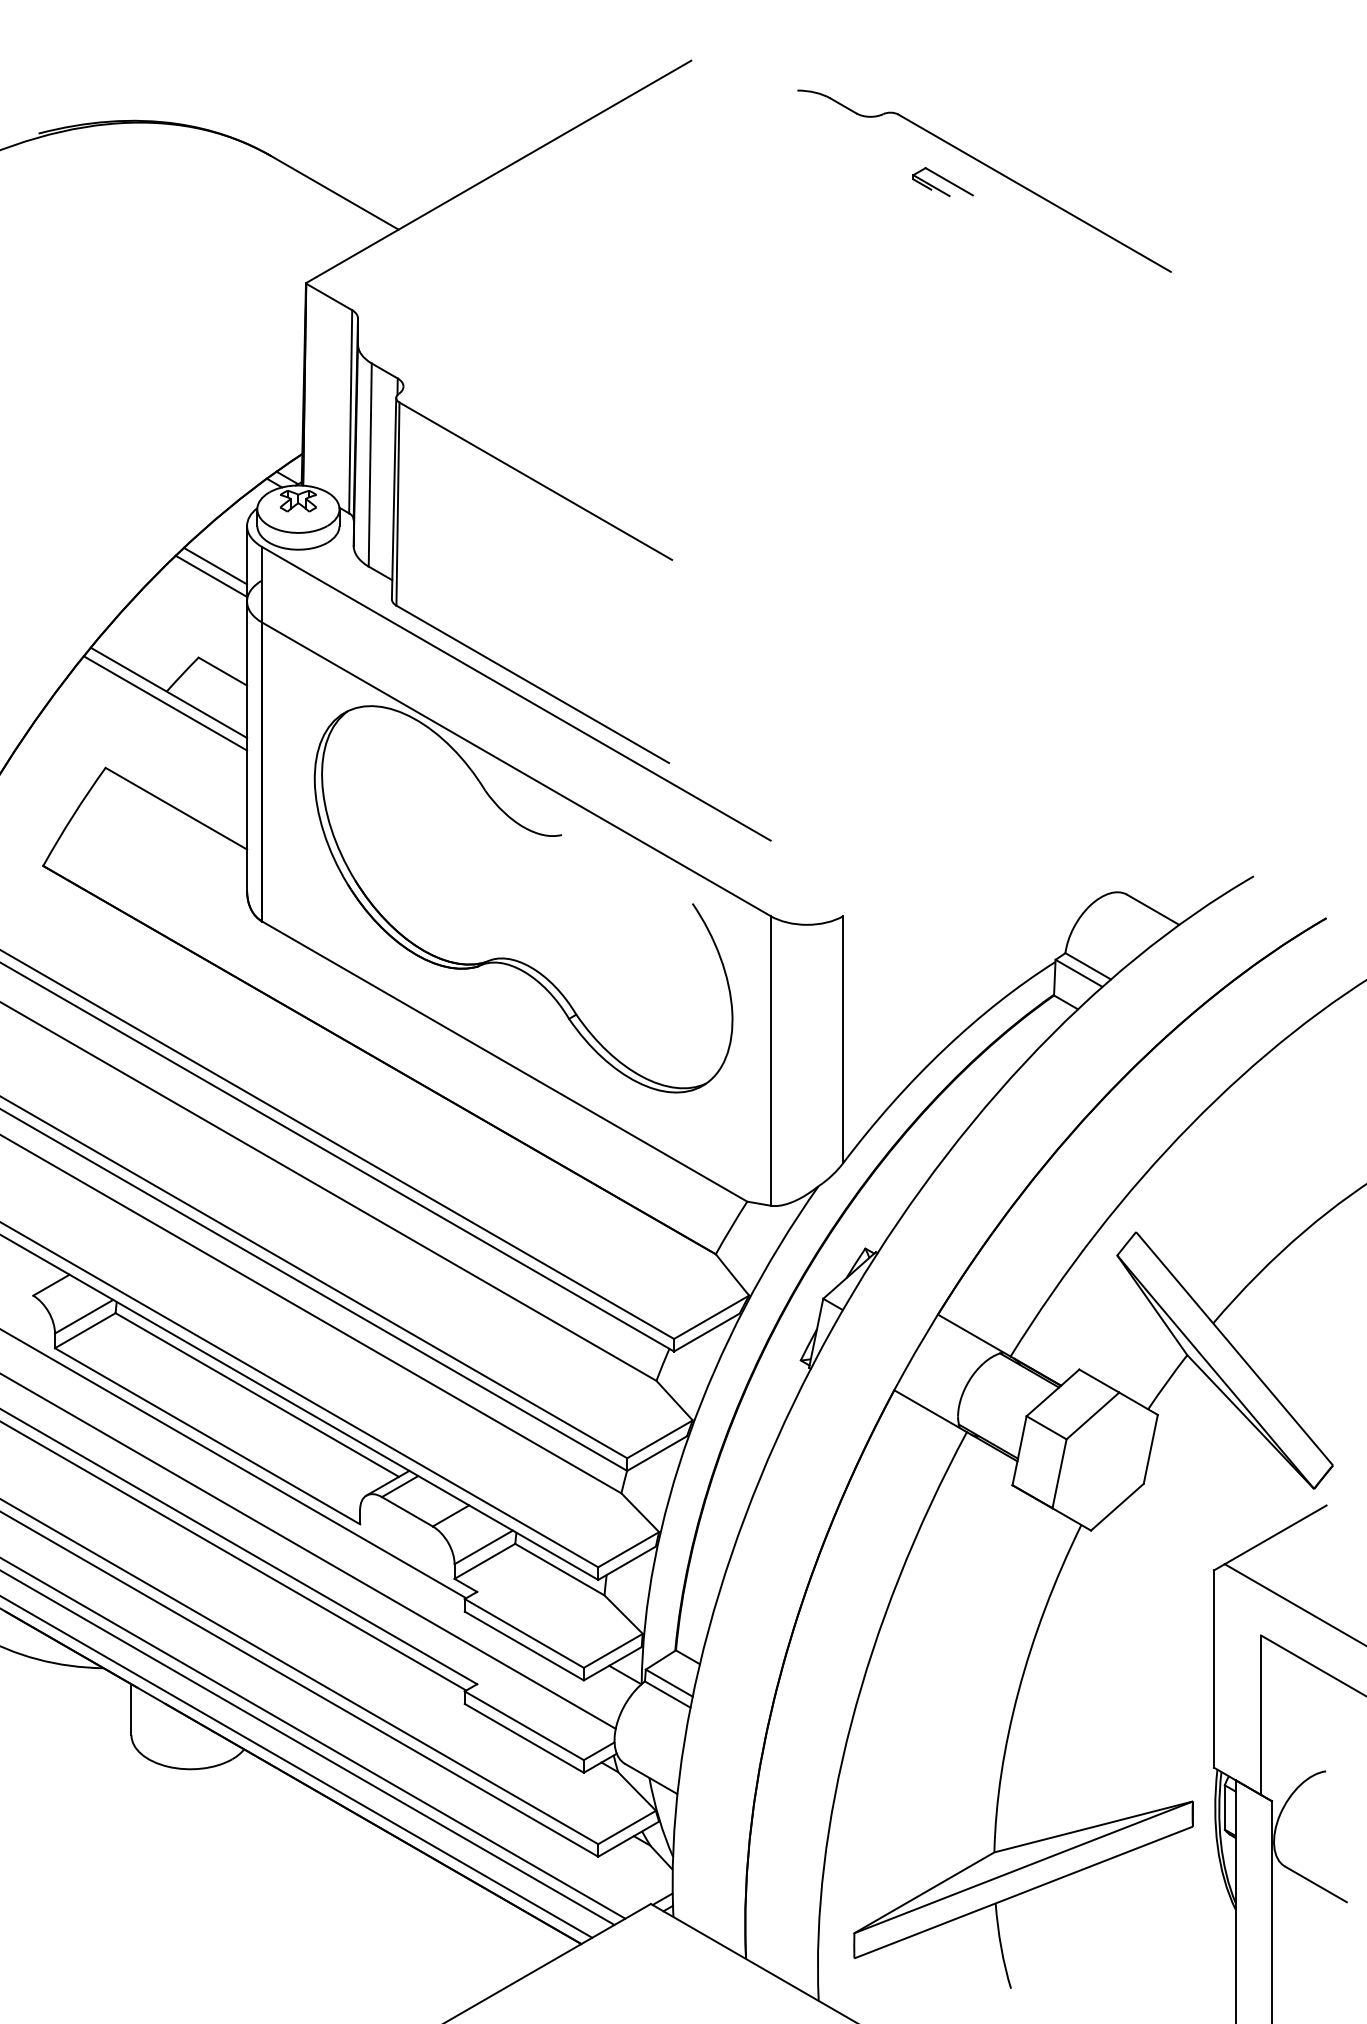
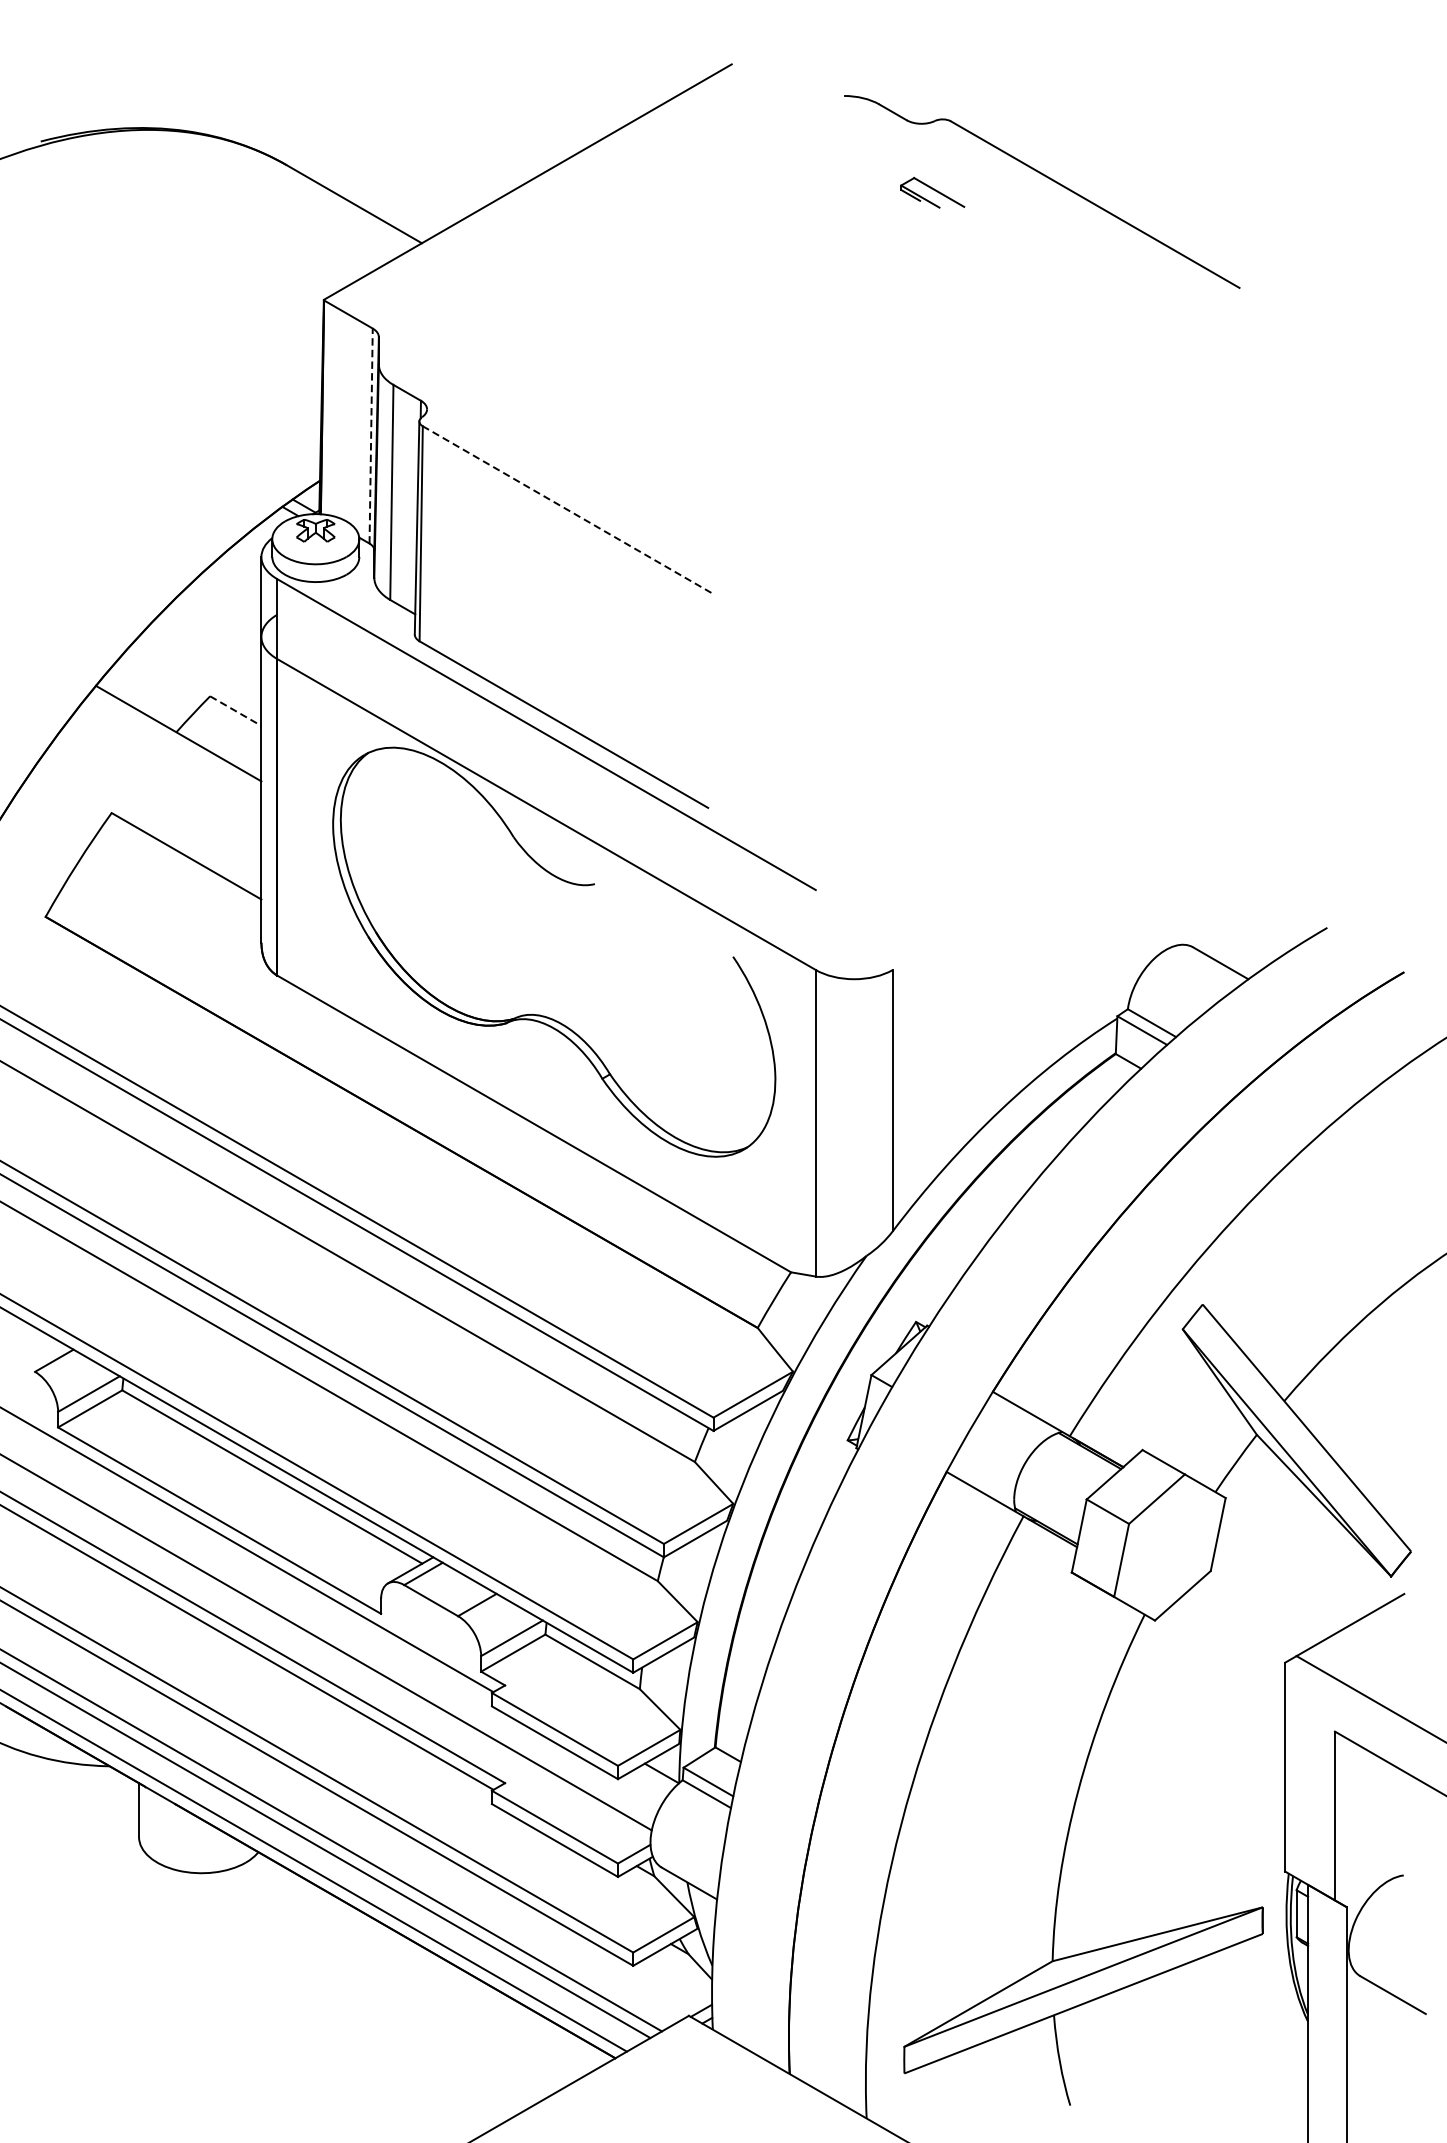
part: (942, 182) -> (932, 193), moved
line: (350, 411) -> (370, 435), solid -> dashed
line: (535, 481) -> (566, 509), solid -> dashed
line: (215, 565) -> (228, 598), removed
line: (211, 575) -> (223, 609), removed
line: (222, 671) -> (235, 711), solid -> dashed
line: (165, 703) -> (175, 744), removed

